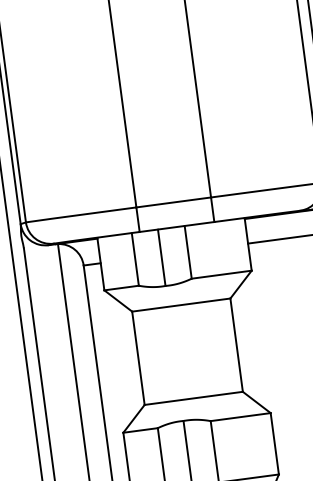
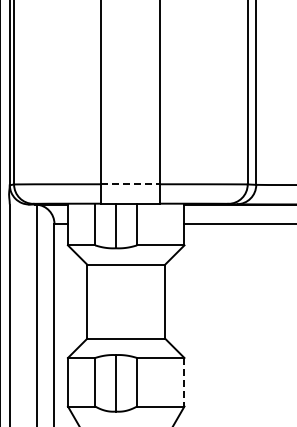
line: (173, 202) -> (130, 184), solid -> dashed
line: (274, 444) -> (184, 382), solid -> dashed

